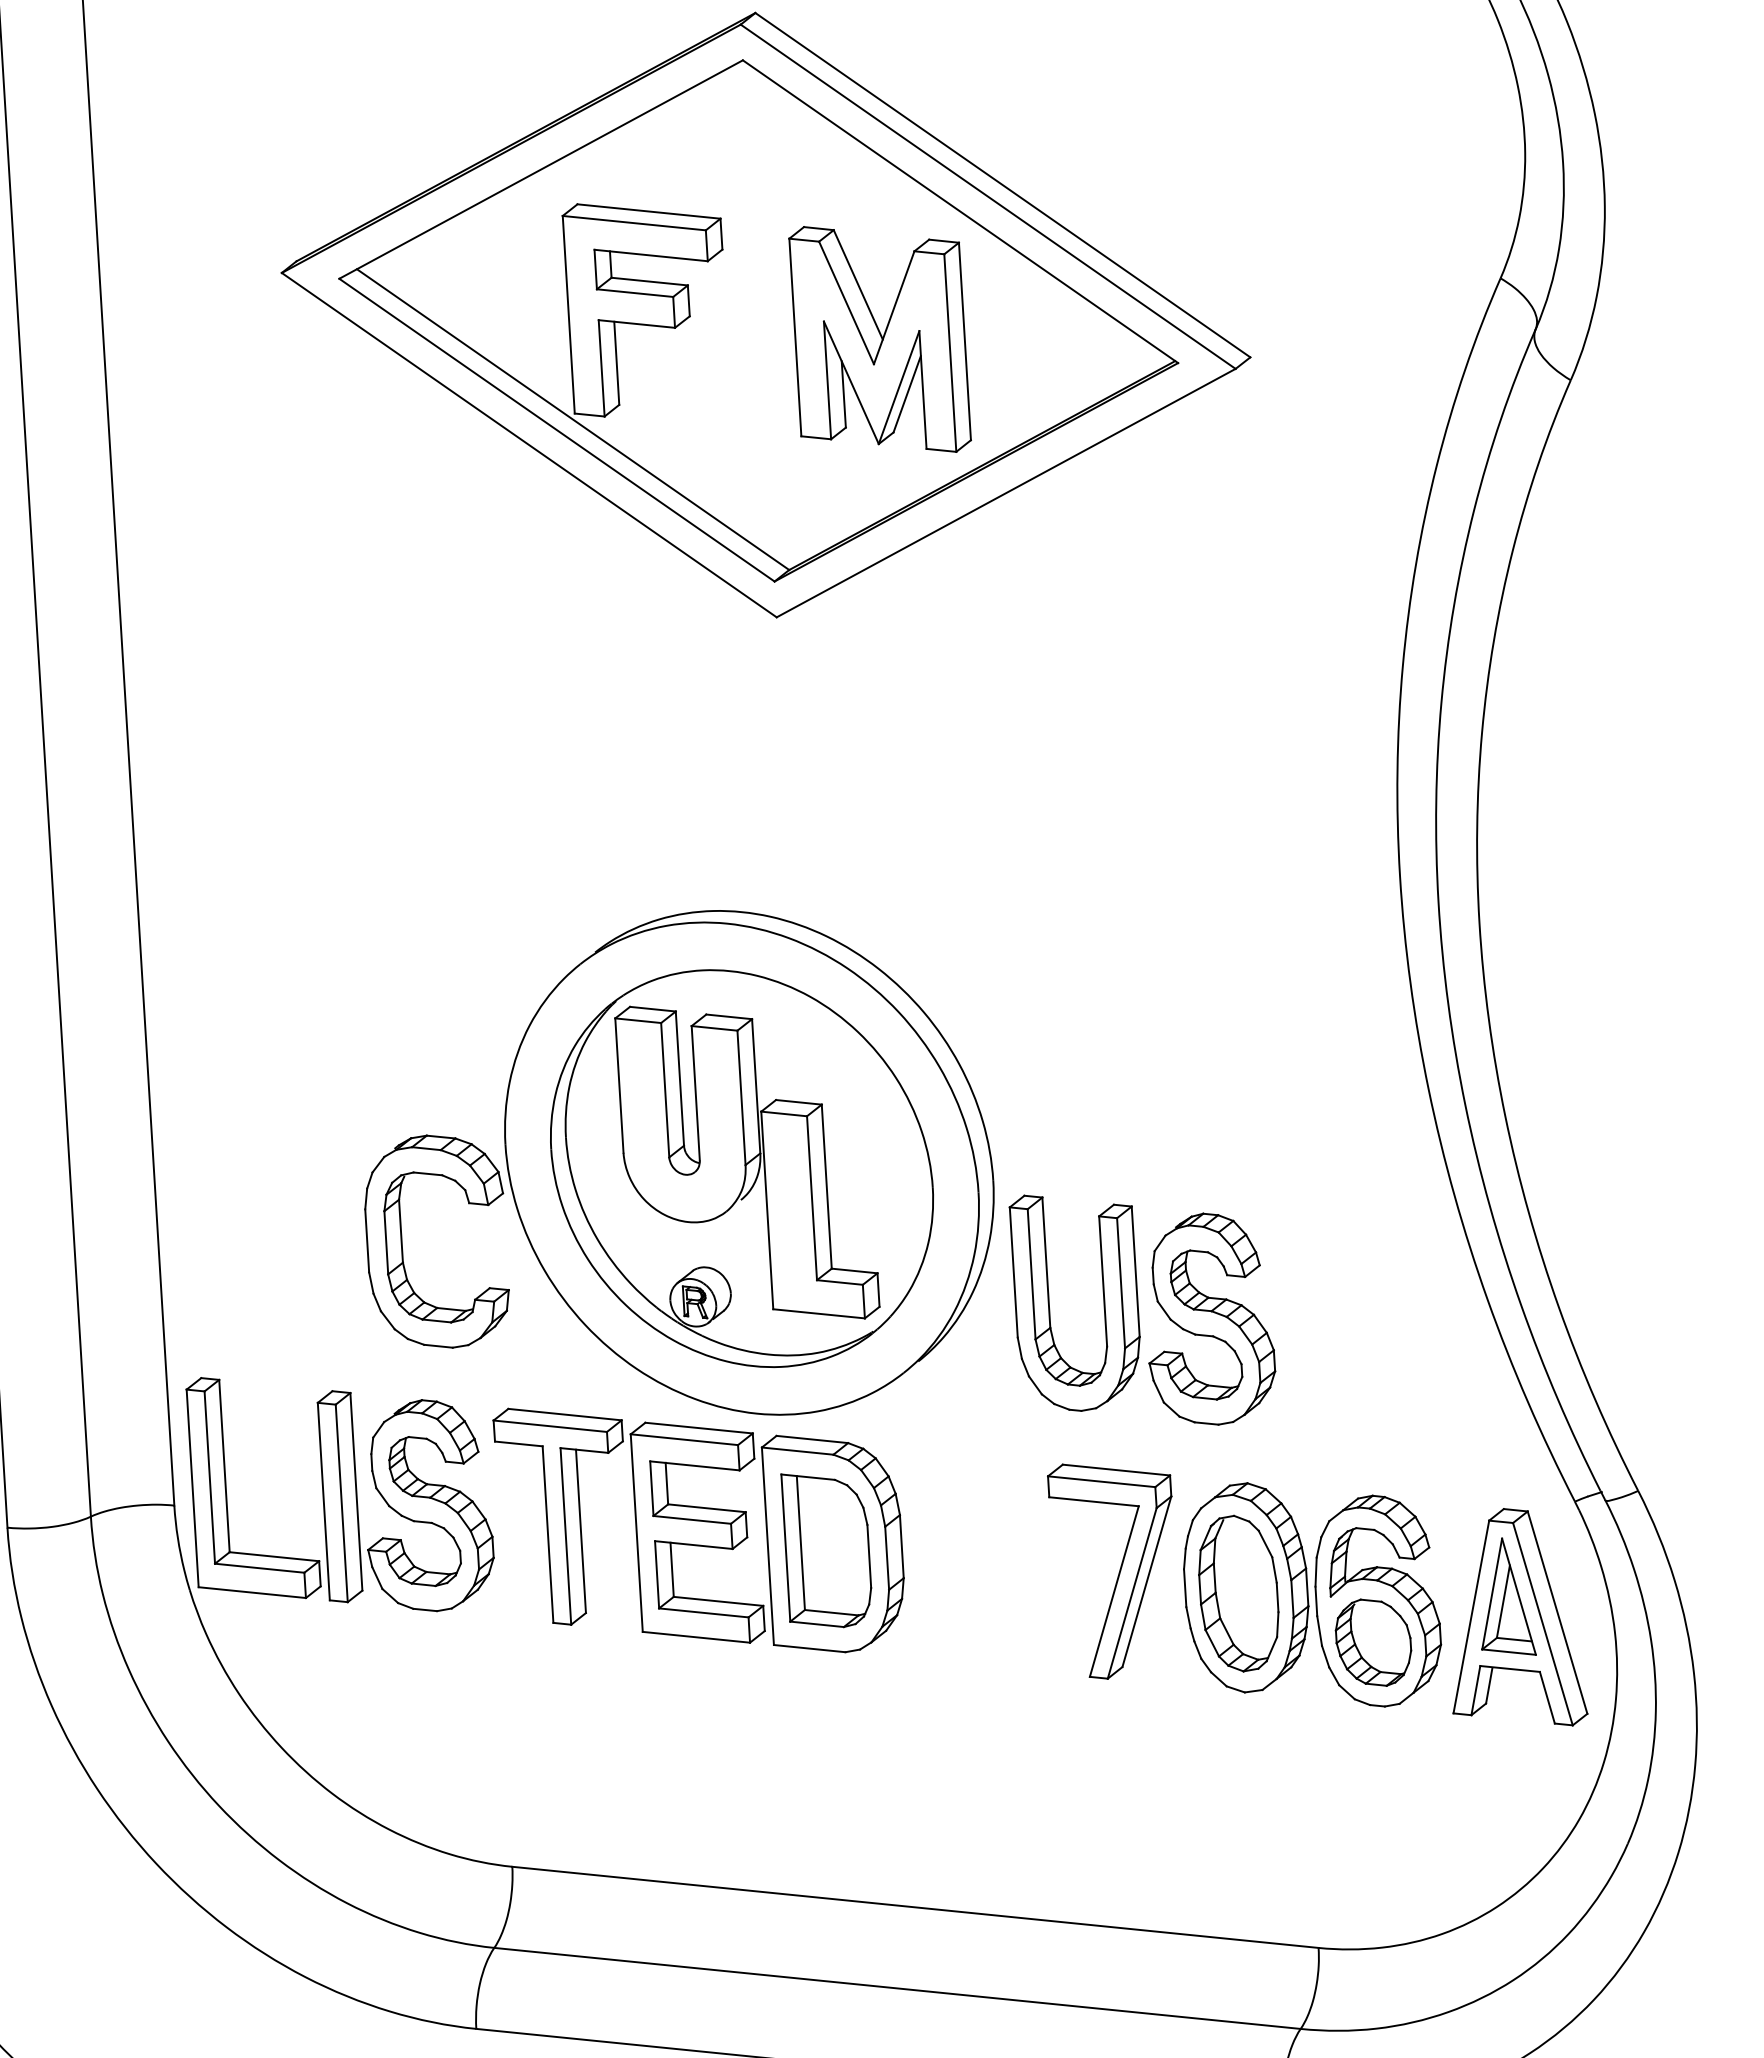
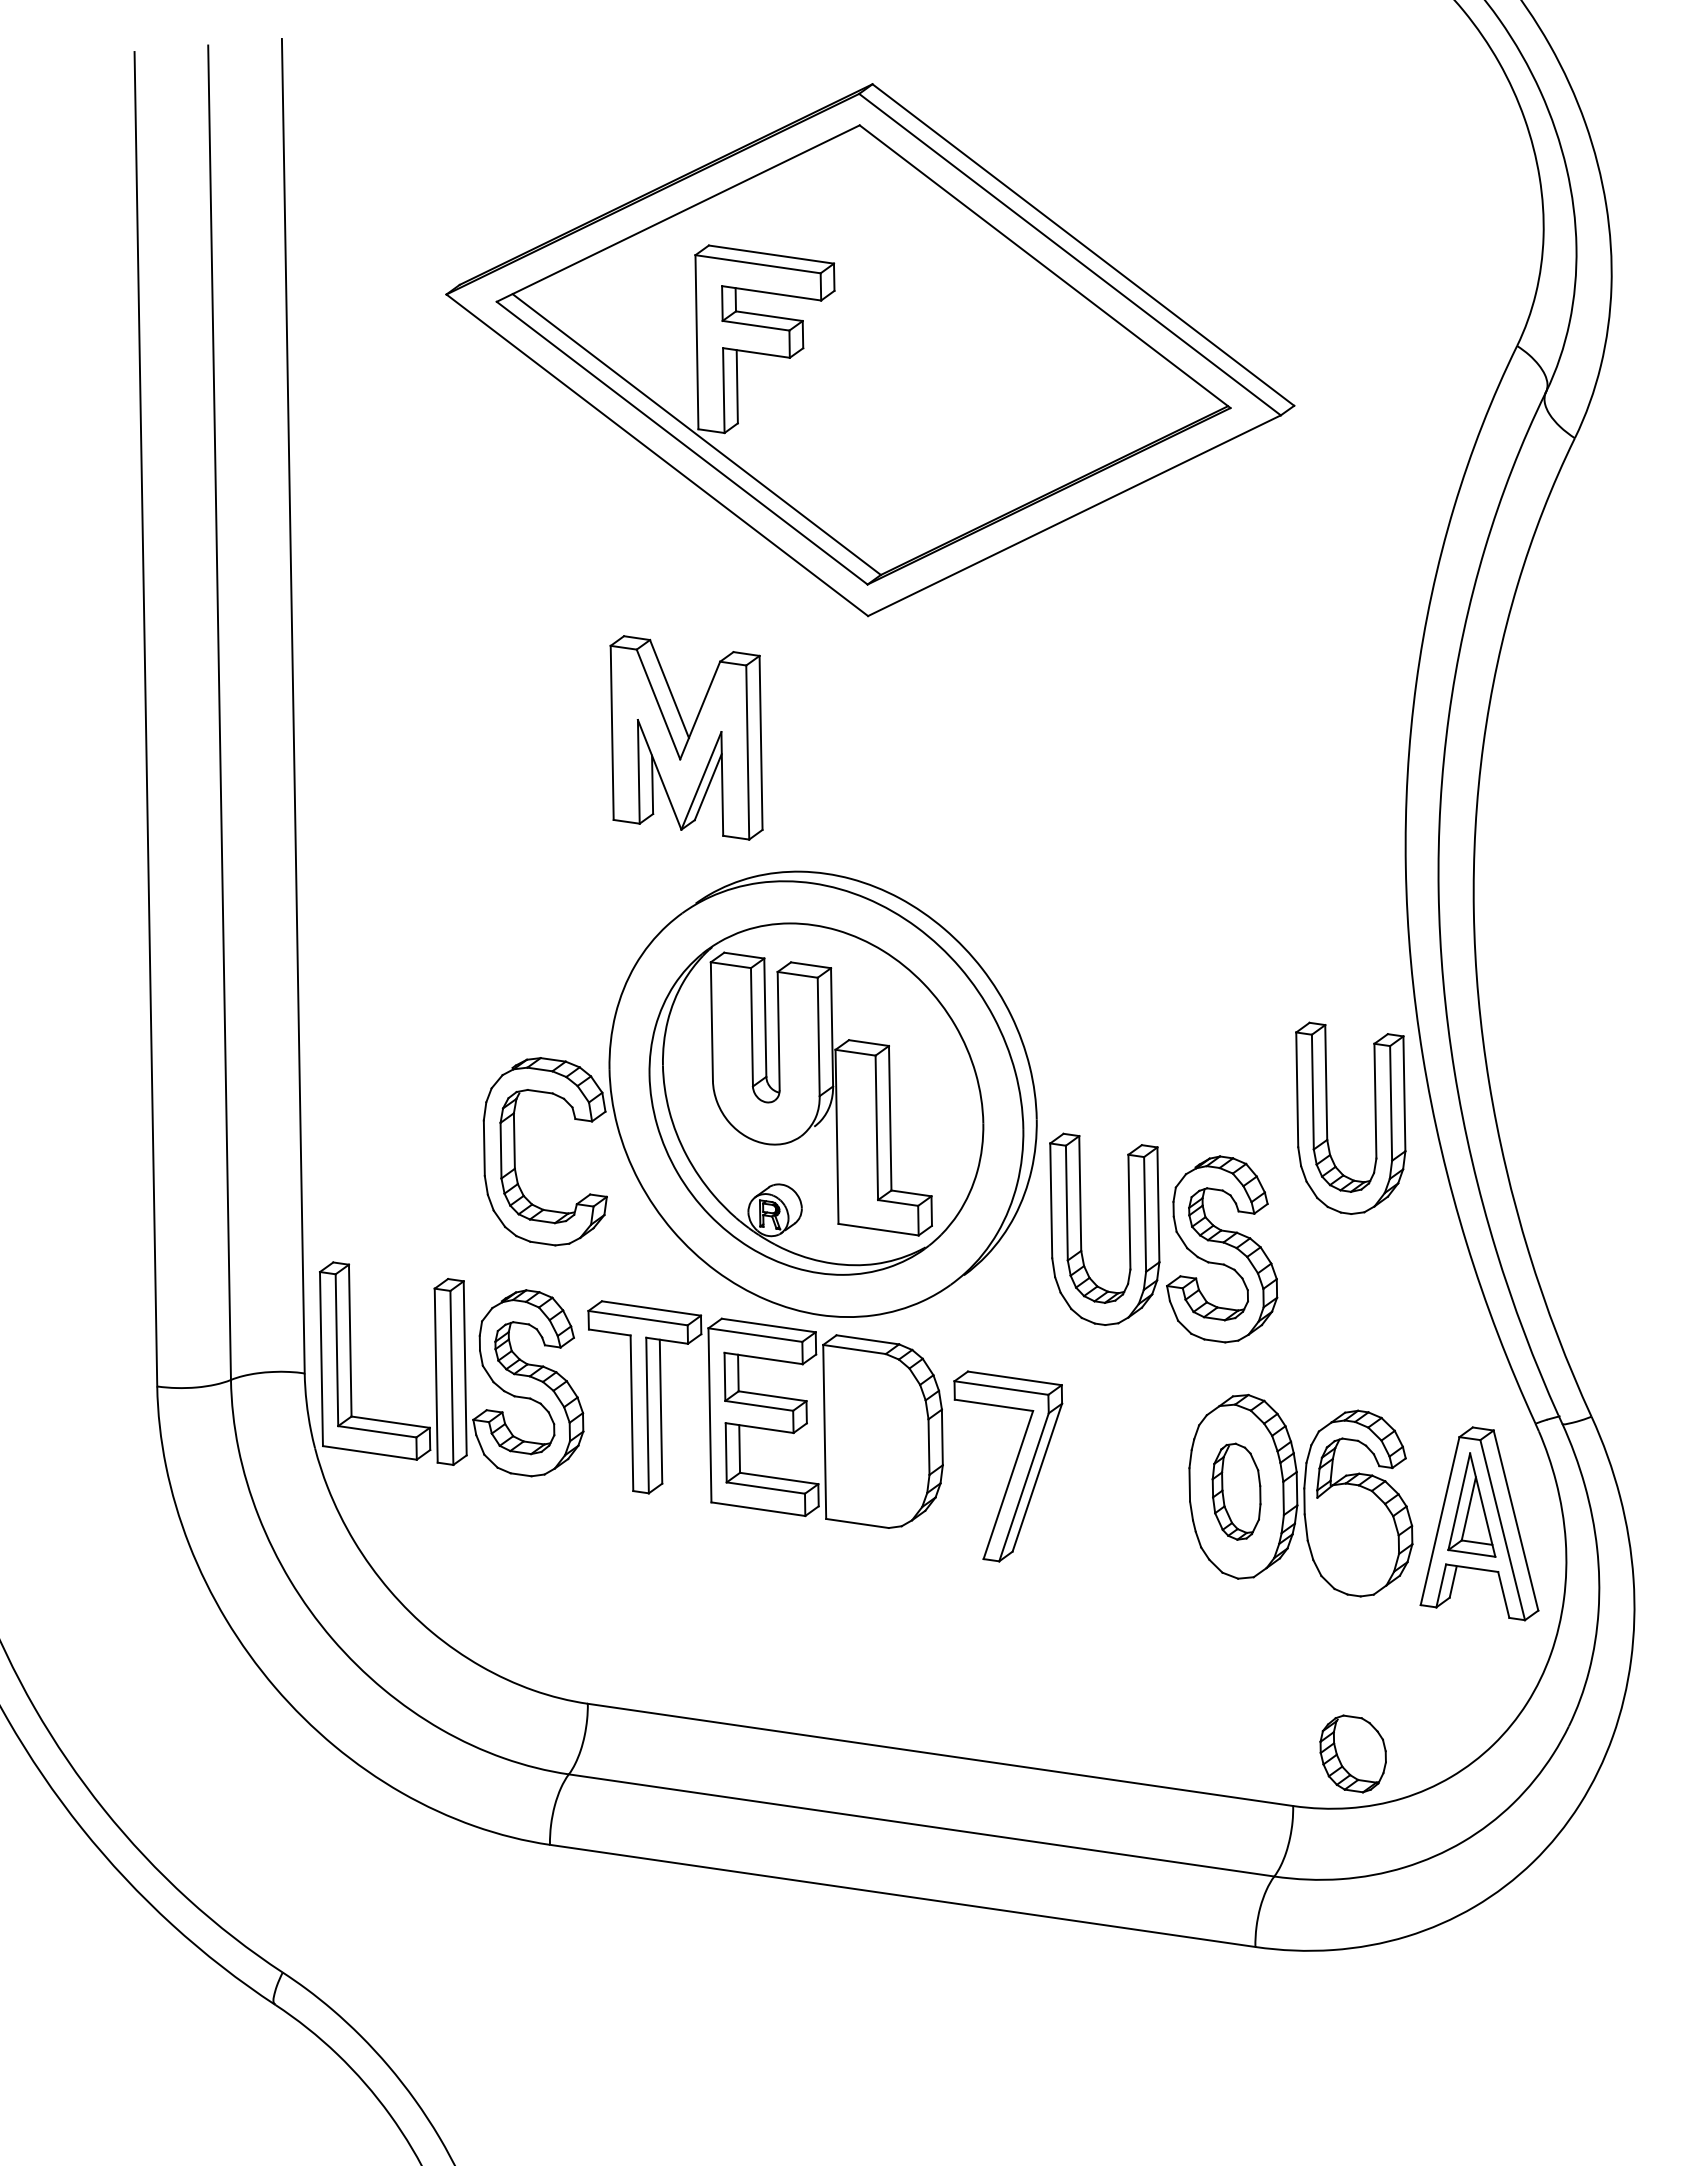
part: (879, 339) -> (686, 737), moved
part: (1323, 1164) -> (1327, 1117), added
part: (827, 1549) -> (876, 1437), removed
part: (1113, 1570) -> (1008, 1466), moved
part: (1238, 1593) -> (1236, 1491), size x0.7
part: (1372, 1642) -> (1352, 1753), moved

